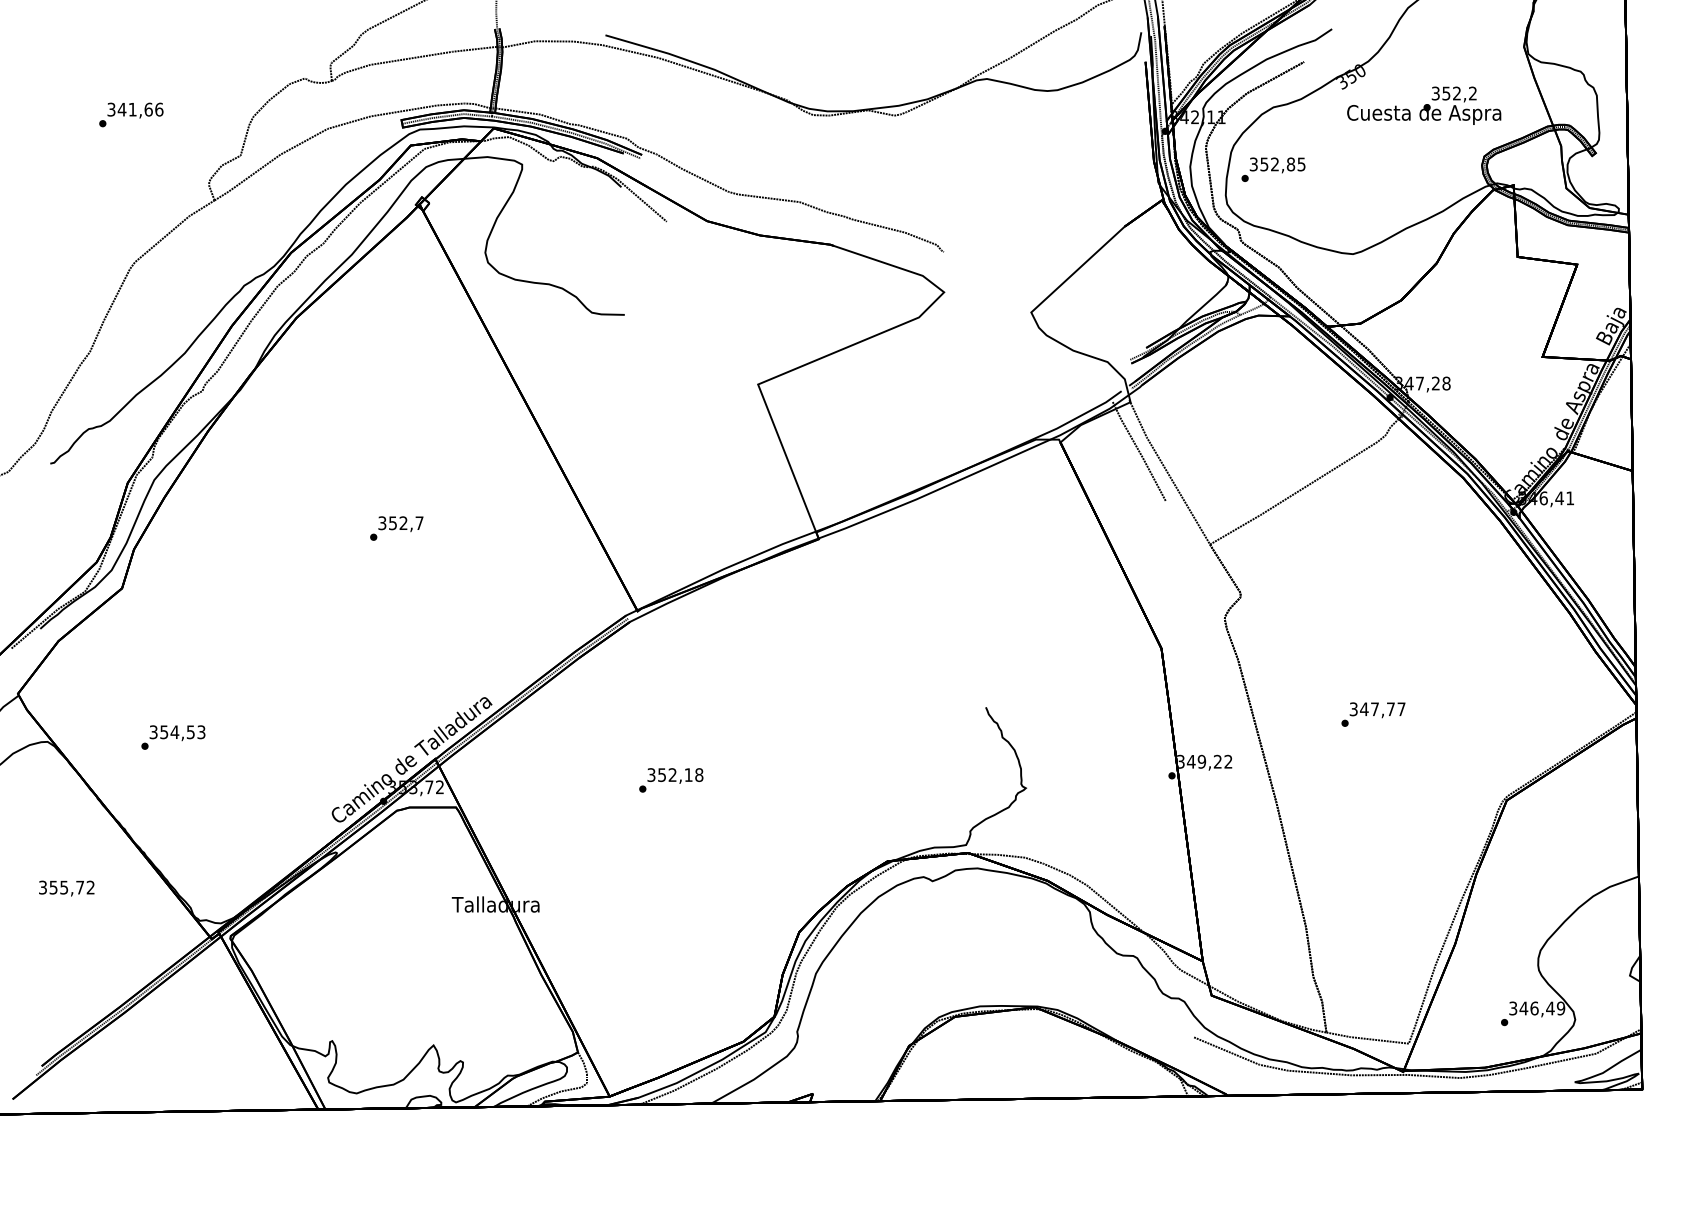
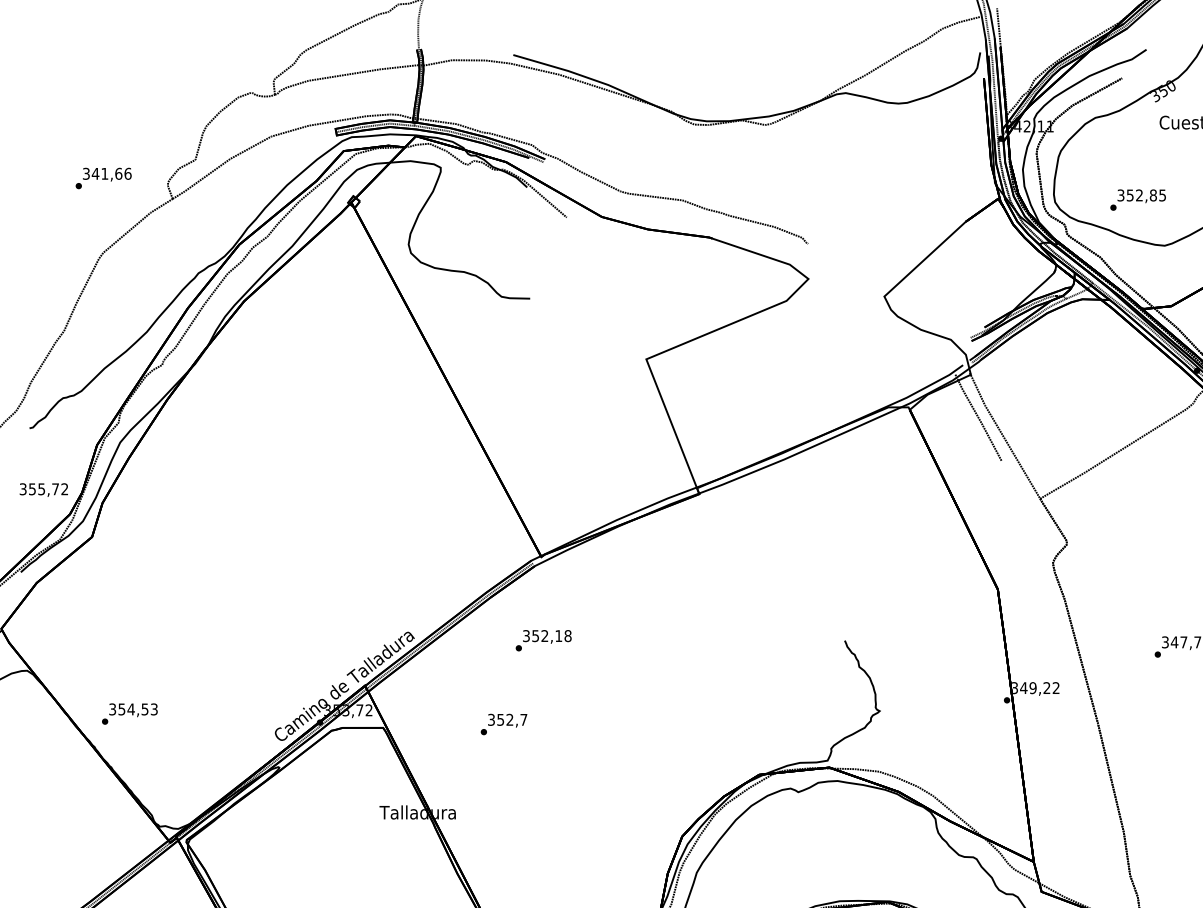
text: (131, 114) -> (103, 178), moved
text: (1273, 169) -> (1138, 199), moved
text: (396, 528) -> (503, 724), moved
text: (173, 737) -> (129, 713), moved
text: (671, 780) -> (543, 640), moved
text: (66, 888) -> (43, 490), moved

